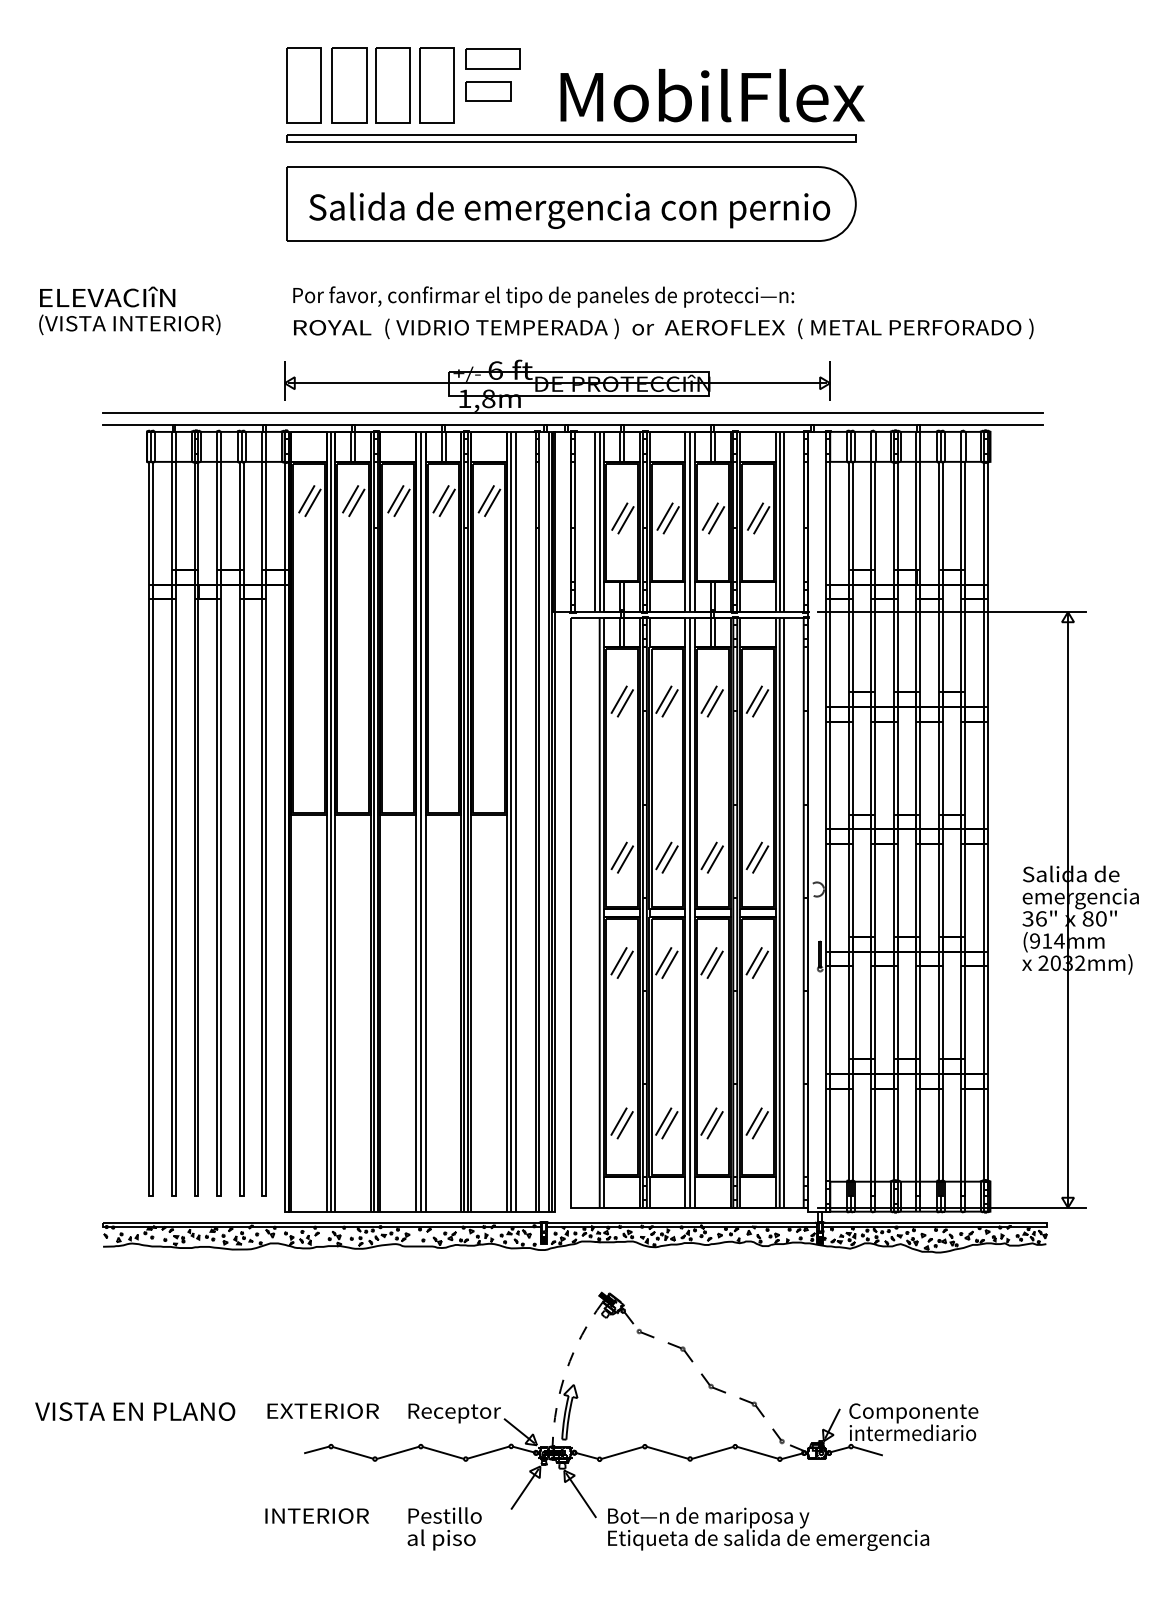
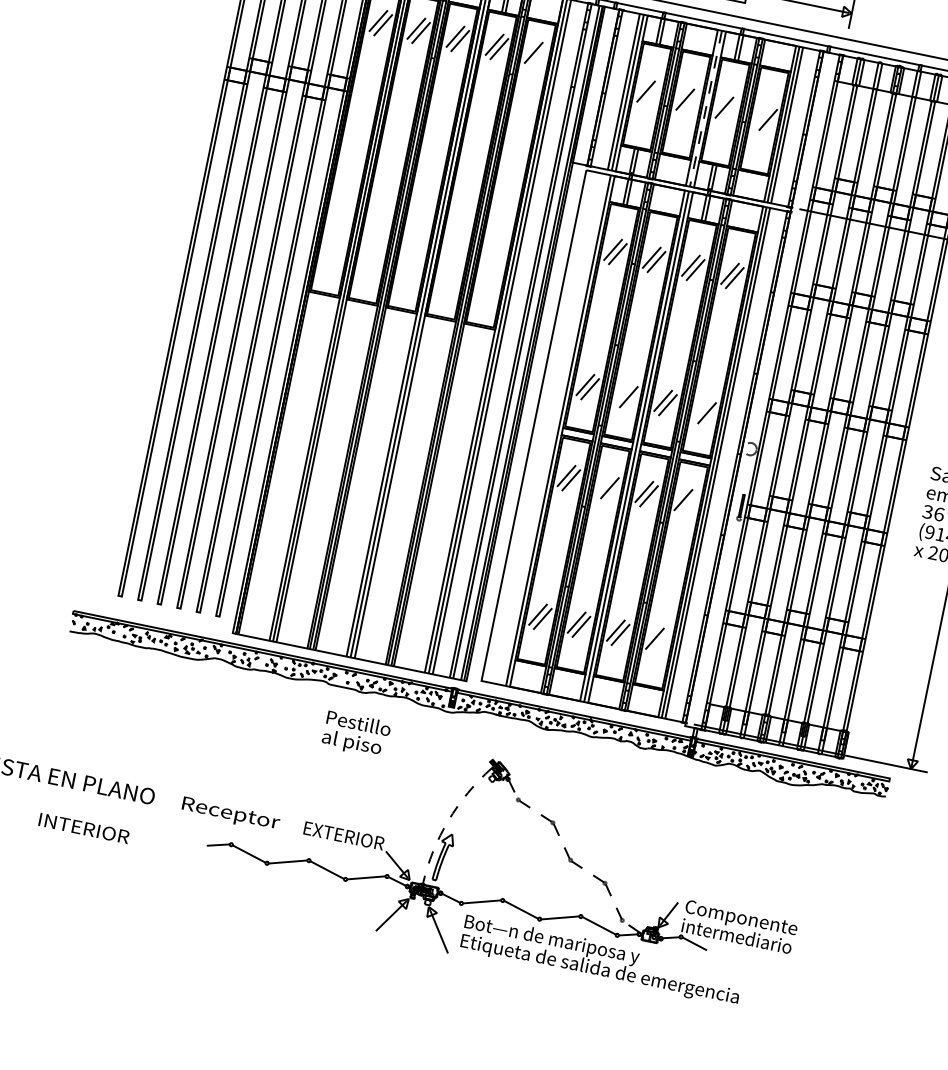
line: (492, 502) -> (538, 56), removed
line: (755, 516) -> (763, 115), removed
line: (625, 520) -> (650, 95), removed
line: (670, 520) -> (689, 103), removed
line: (716, 520) -> (729, 112), removed
line: (690, 522) -> (706, 109), solid -> dashed
line: (663, 855) -> (623, 392), removed
line: (753, 855) -> (701, 408), removed
line: (663, 961) -> (604, 484), removed
line: (759, 964) -> (687, 503), removed
line: (759, 1125) -> (658, 643), removed
text: (323, 1413) -> (230, 814), EXTERIOR -> Receptor
text: (454, 1413) -> (343, 837), Receptor -> EXTERIOR
text: (316, 1515) -> (83, 827), moved
text: (444, 1528) -> (356, 734), moved
text: (768, 1528) -> (601, 960), moved

